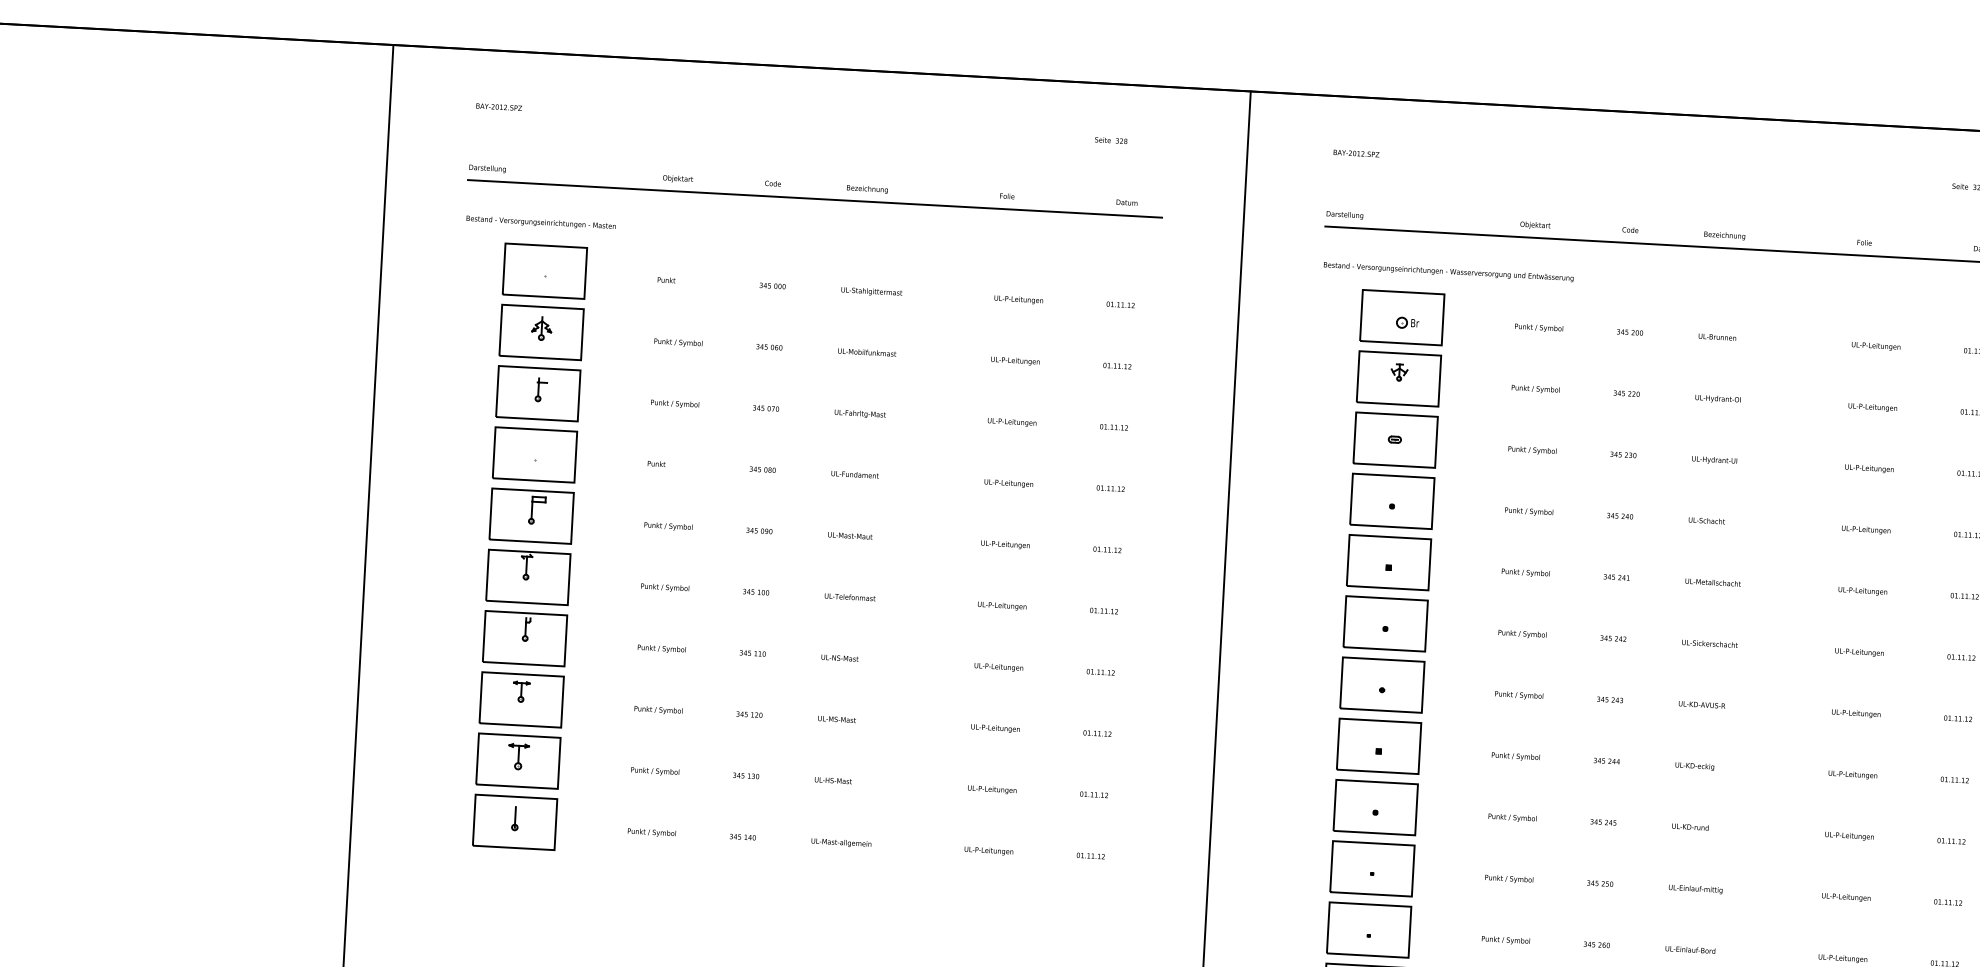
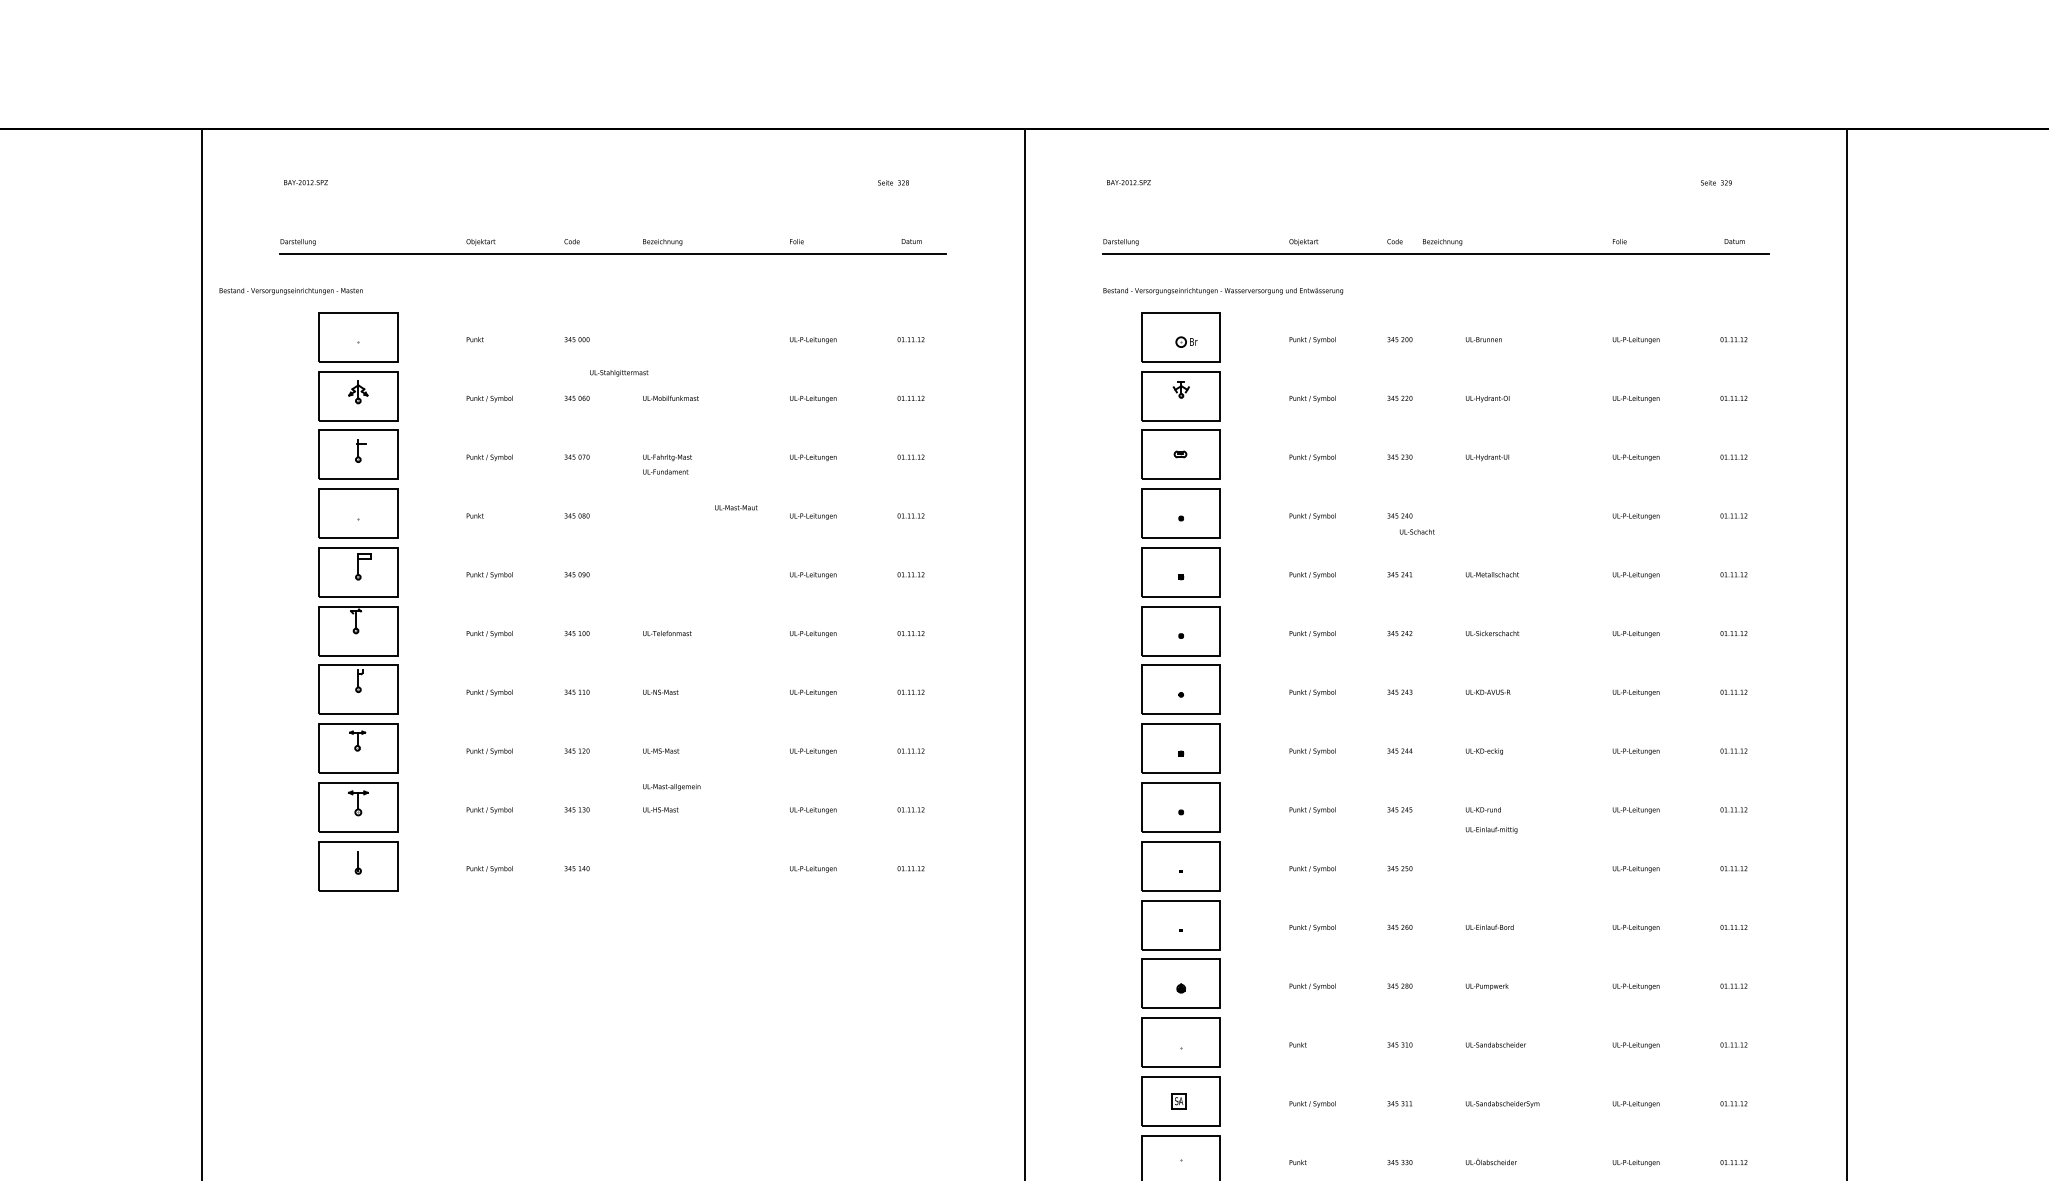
text: (540, 223) -> (290, 291), moved
text: (1724, 236) -> (1442, 242), moved
text: (872, 292) -> (619, 373), moved
text: (854, 474) -> (665, 471), moved
text: (1707, 520) -> (1417, 531), moved
text: (850, 535) -> (736, 507), moved
text: (841, 843) -> (671, 787), moved
text: (1695, 889) -> (1491, 830), moved

